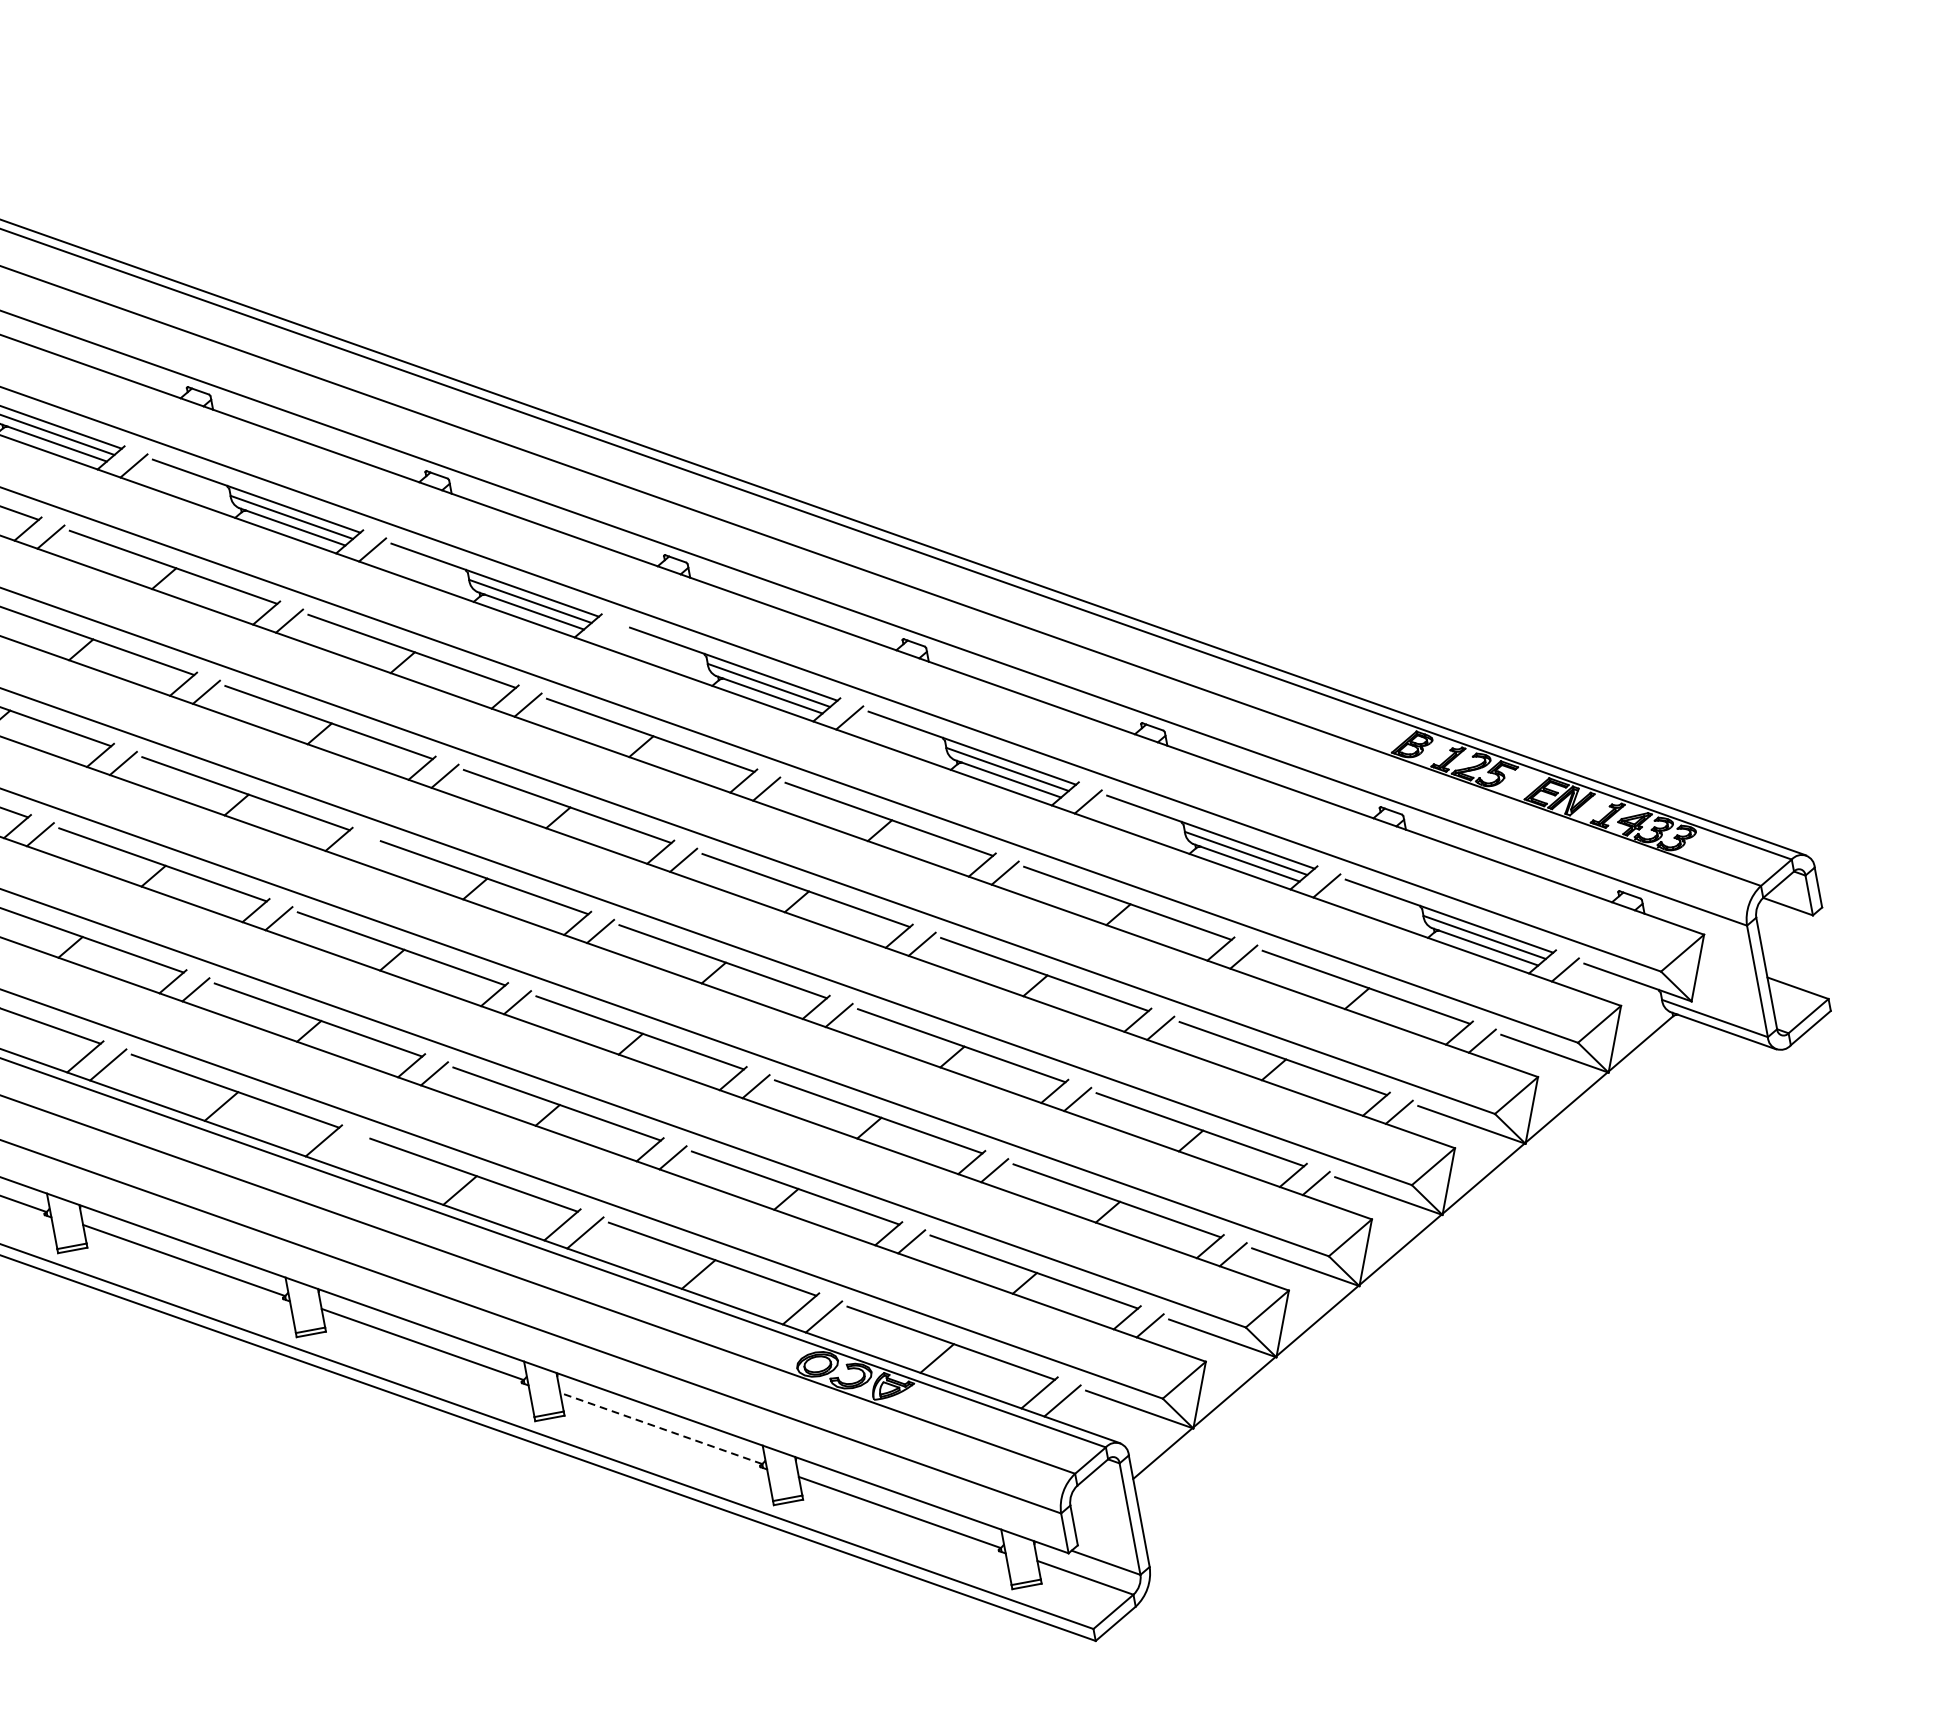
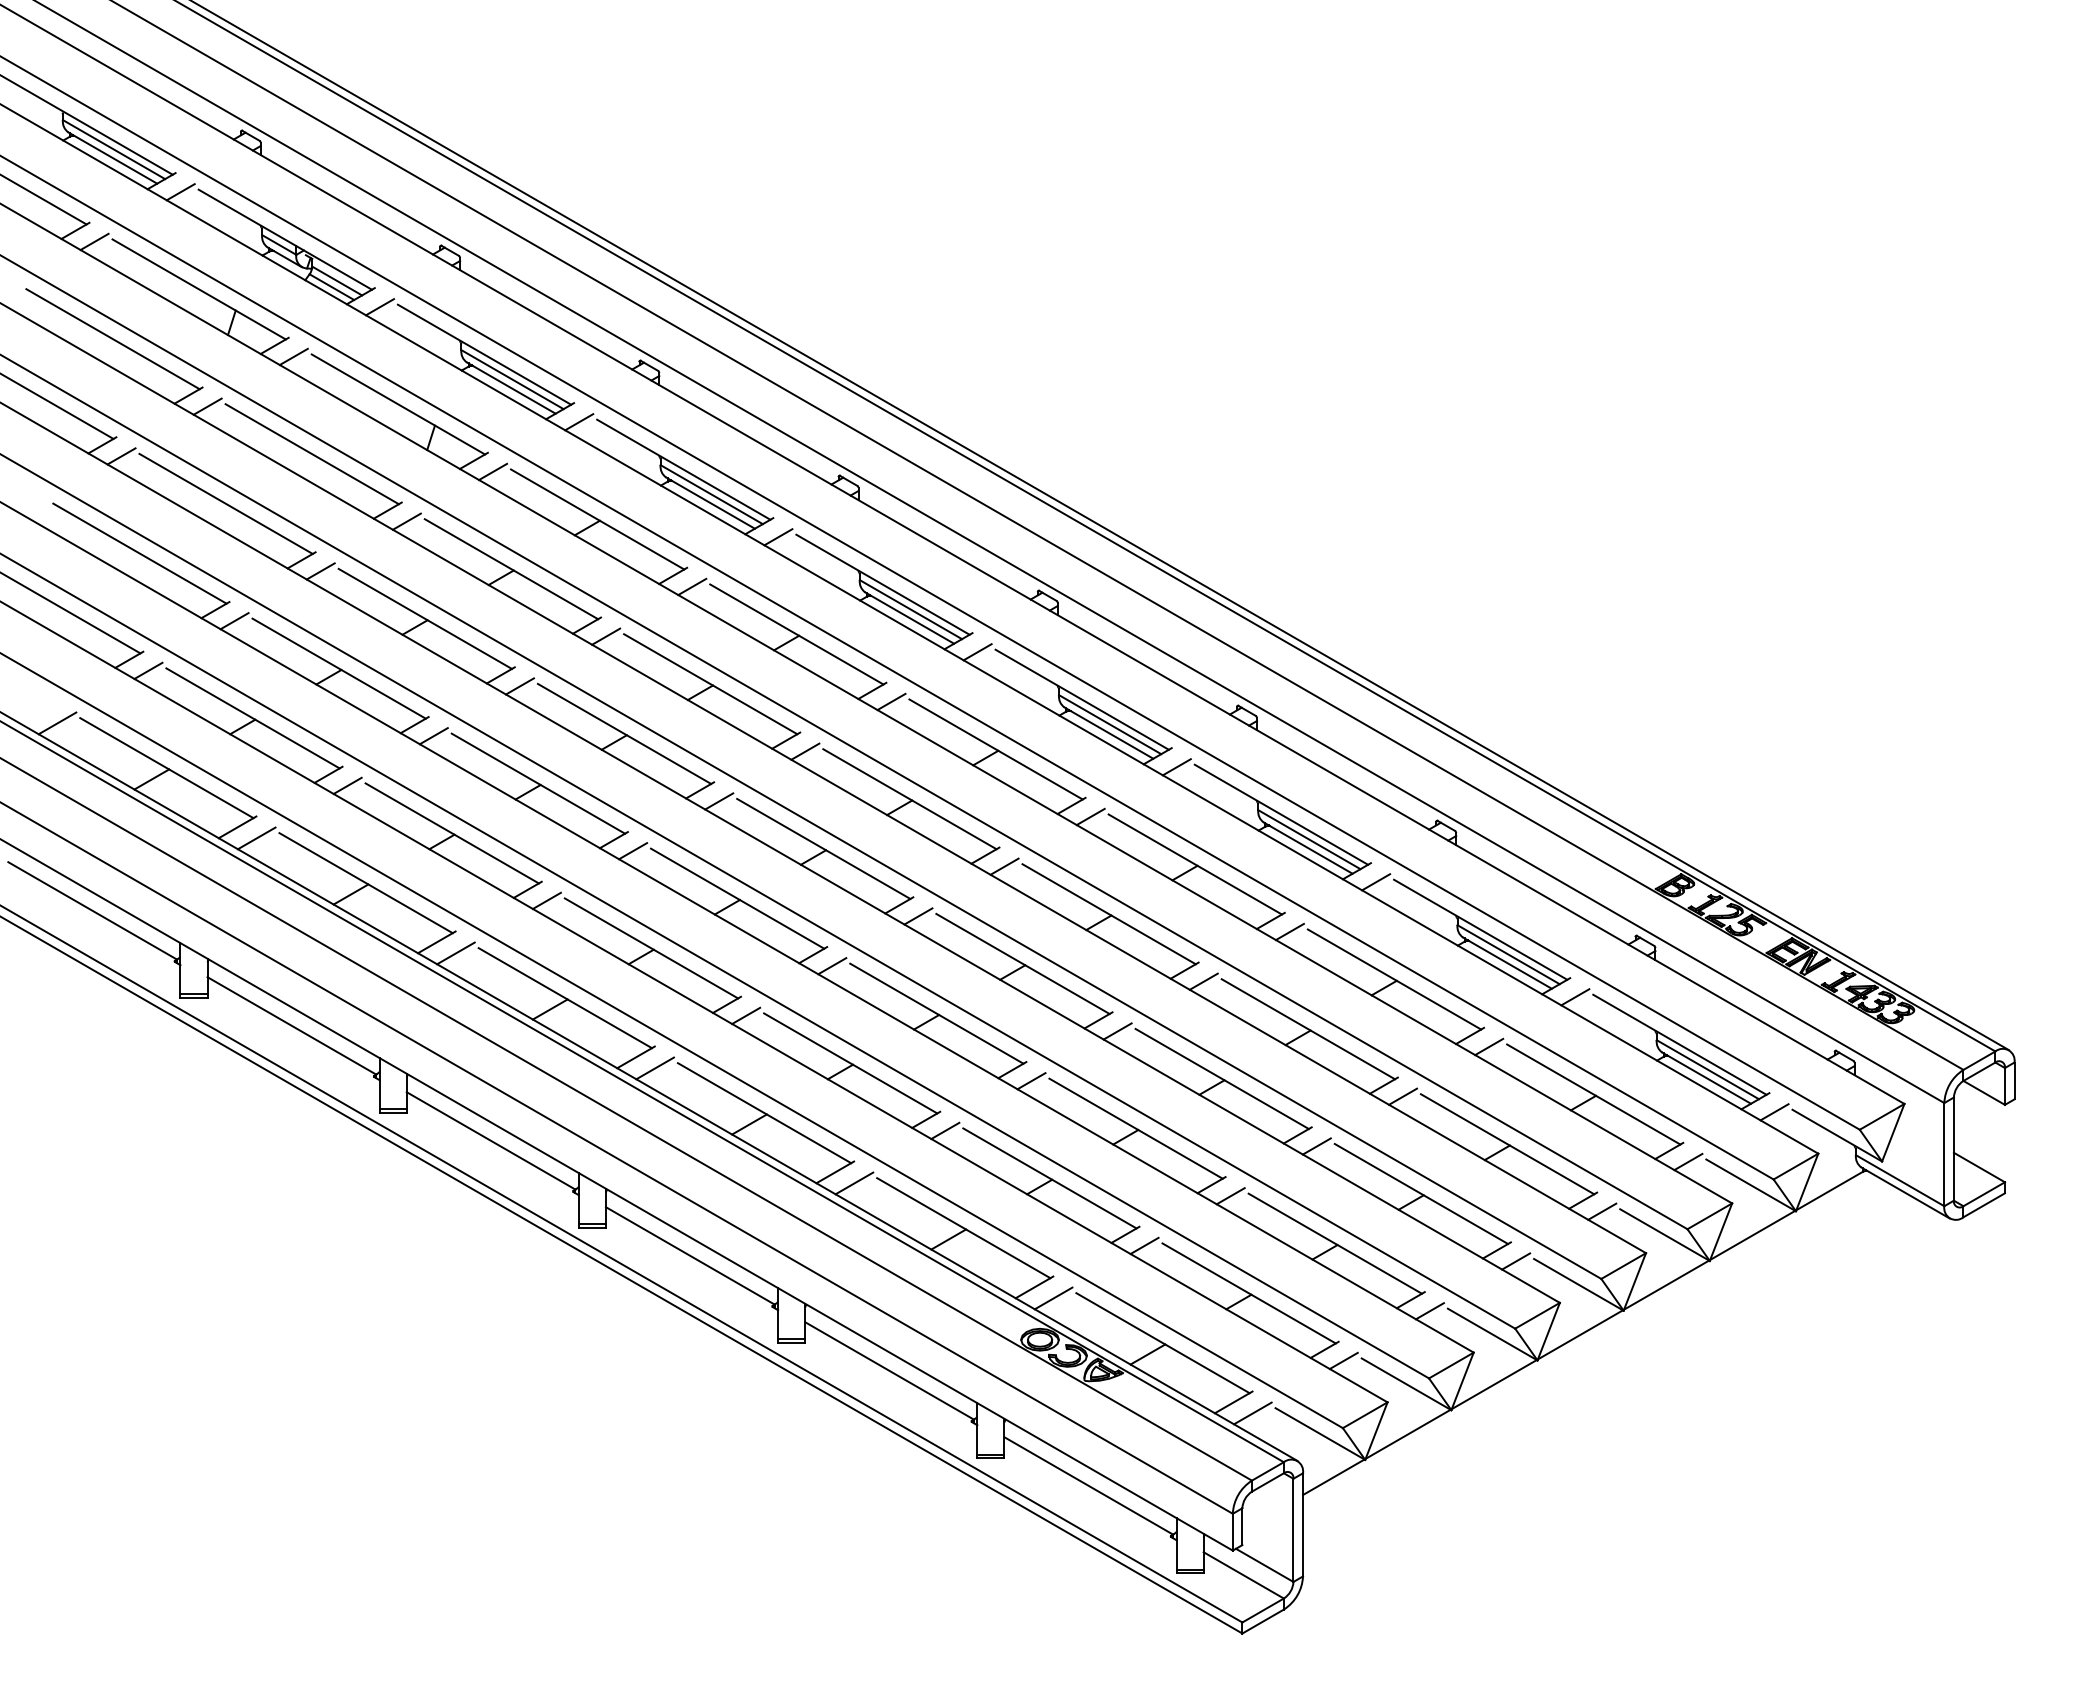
line: (611, 634) -> (977, 652), added
line: (362, 847) -> (719, 801), added
line: (346, 1149) -> (654, 1068), added
line: (661, 1428) -> (889, 1370), dashed -> solid

